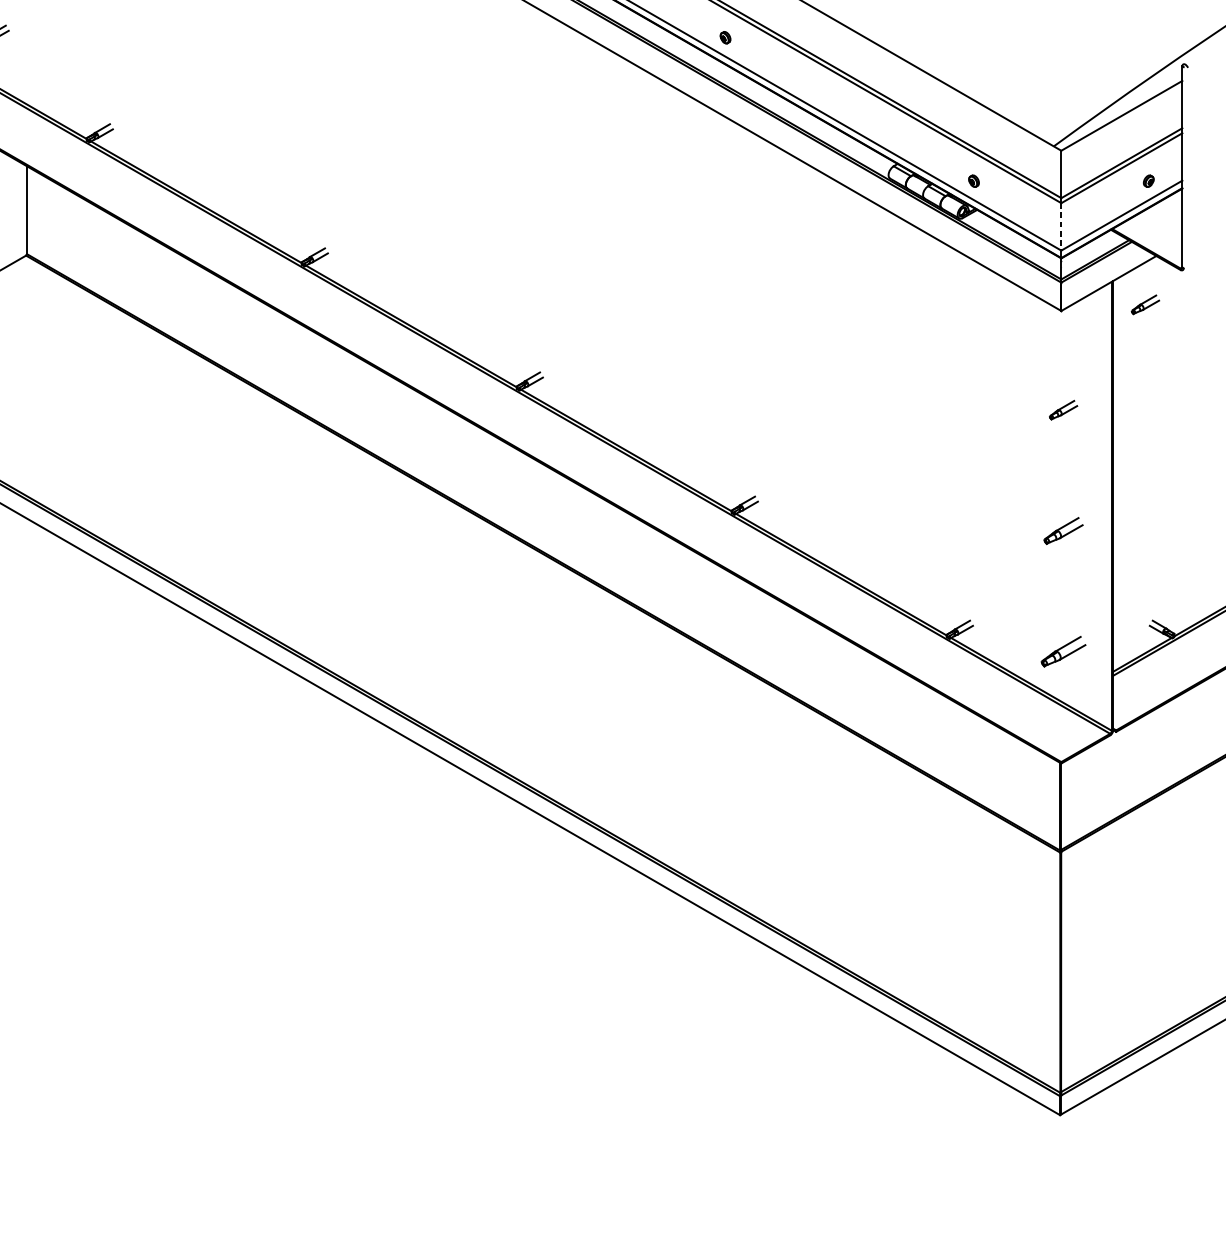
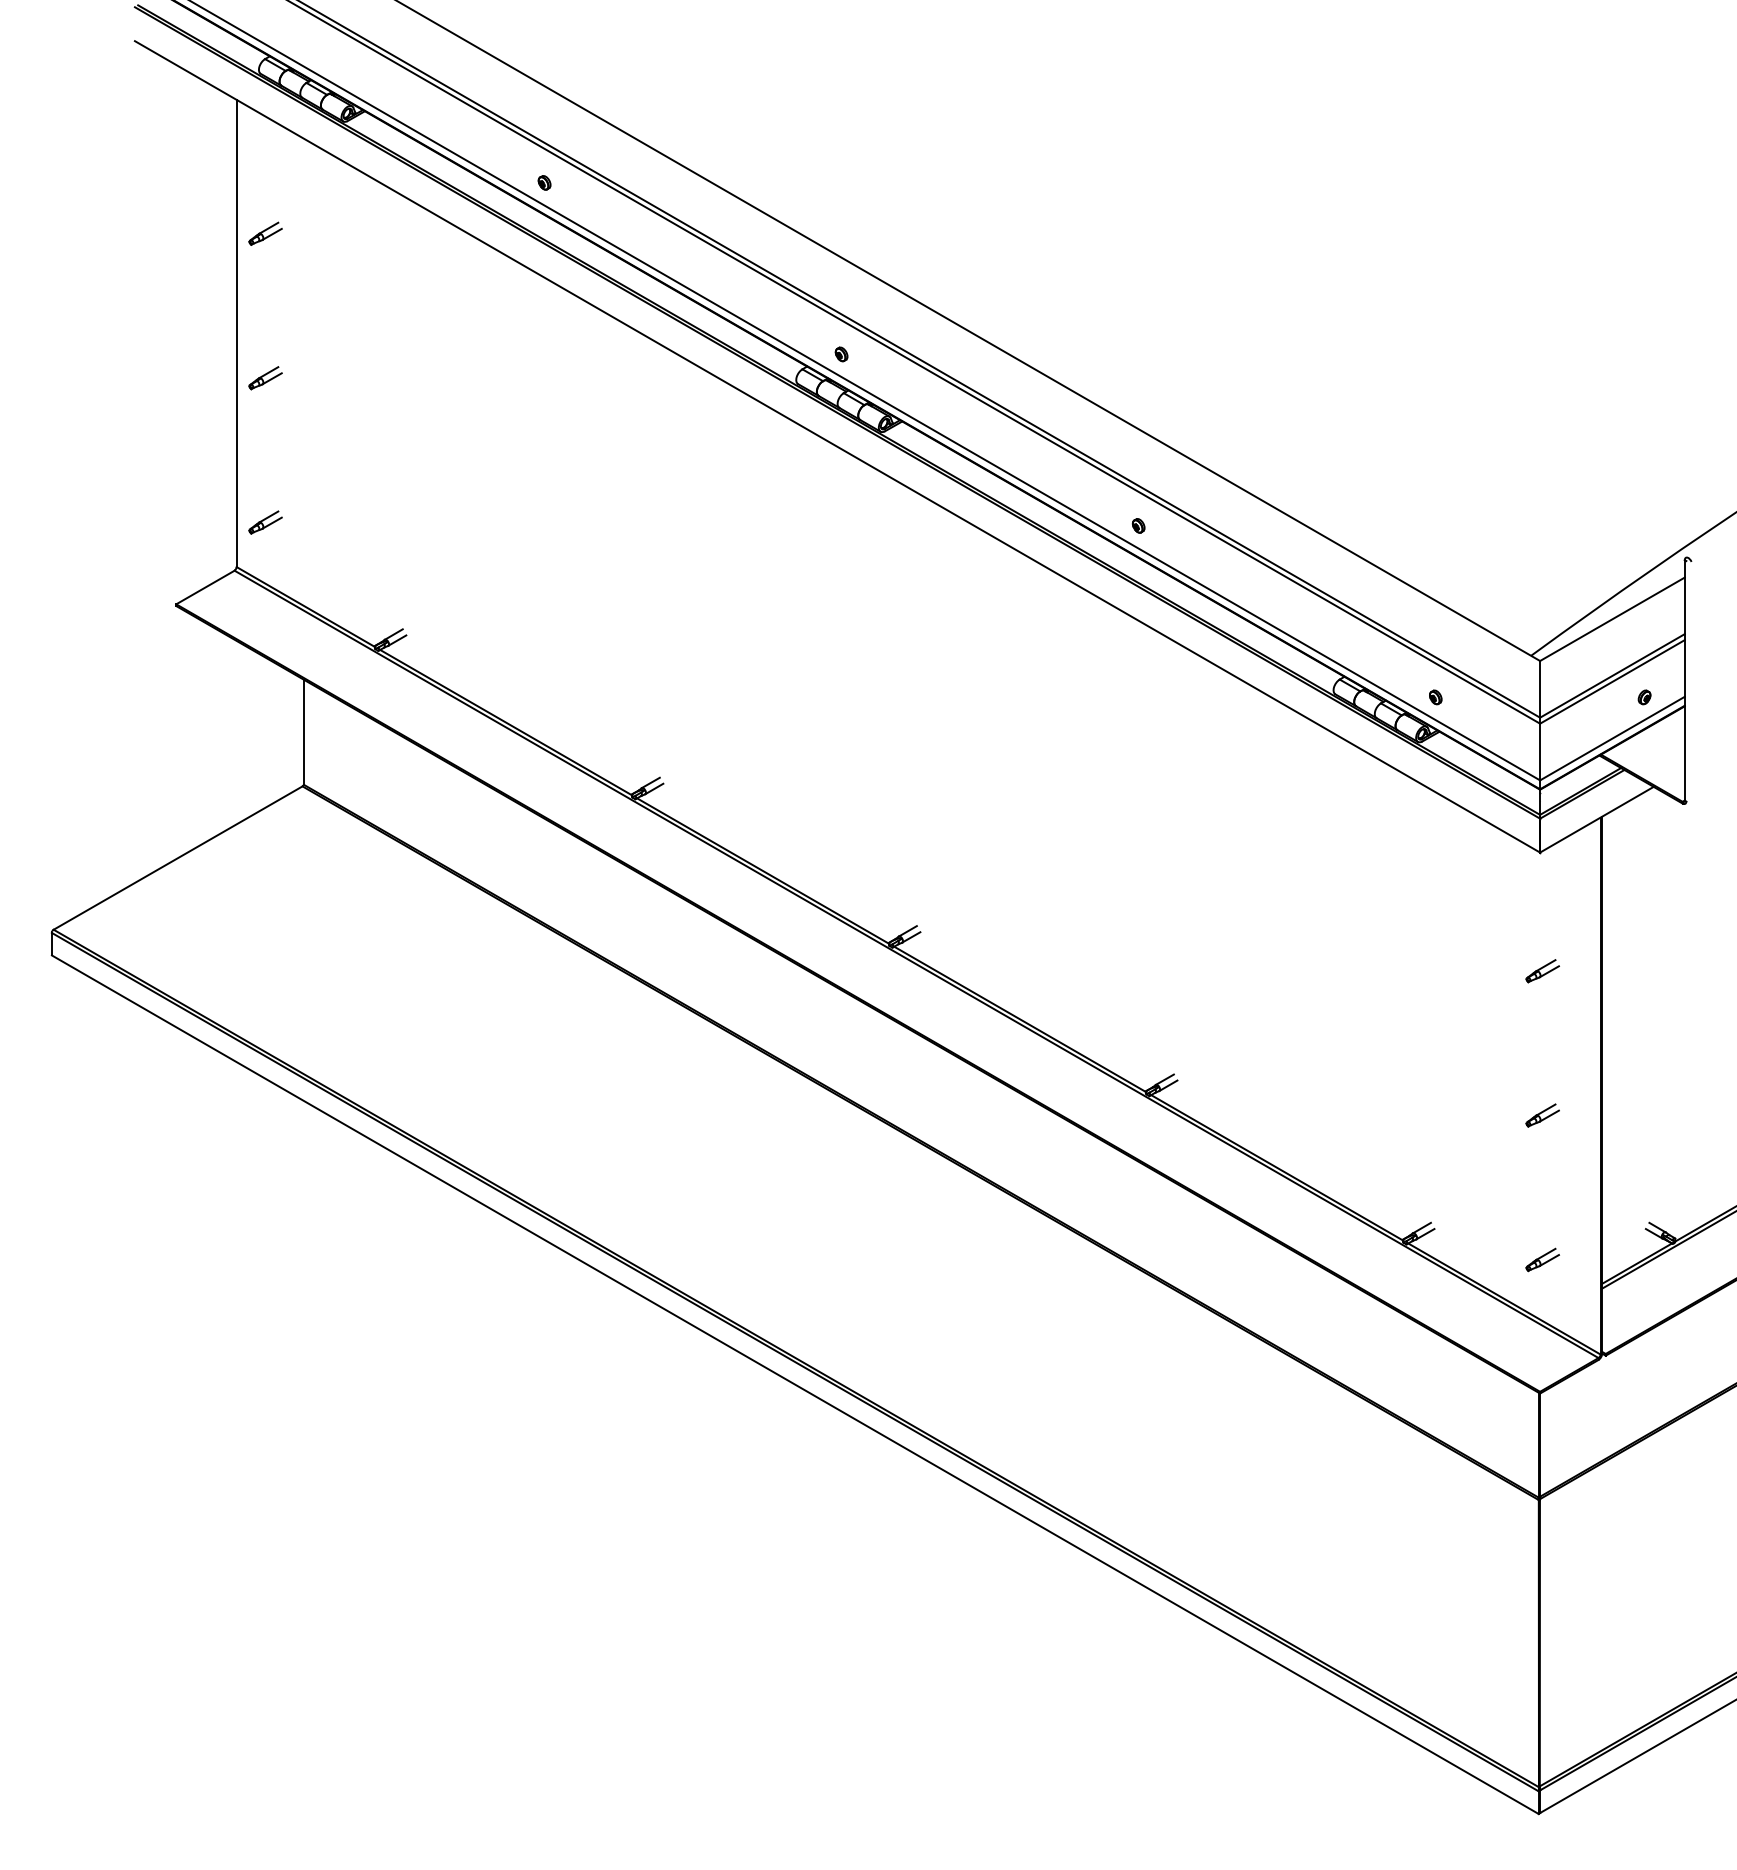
line: (1061, 227) -> (1540, 752), dashed -> solid
part: (1145, 305) -> (1640, 845), removed
part: (1063, 530) -> (1542, 1115), size x0.71
part: (1063, 651) -> (1542, 1259), size x0.62

